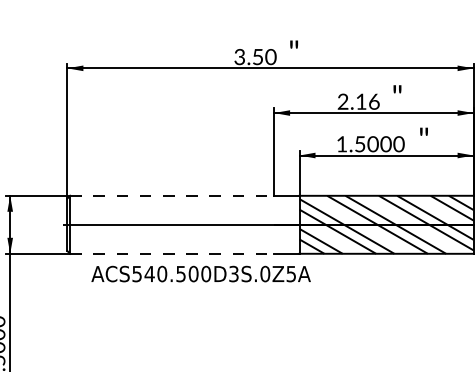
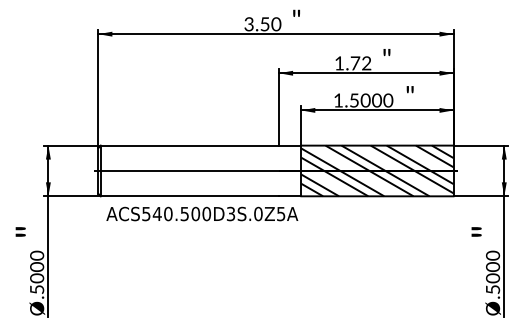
text: (358, 101) -> (352, 63), 2.16 -> 1.72
line: (172, 195) -> (190, 145), dashed -> solid
line: (172, 254) -> (190, 196), dashed -> solid
text: (201, 273) -> (202, 213), moved

